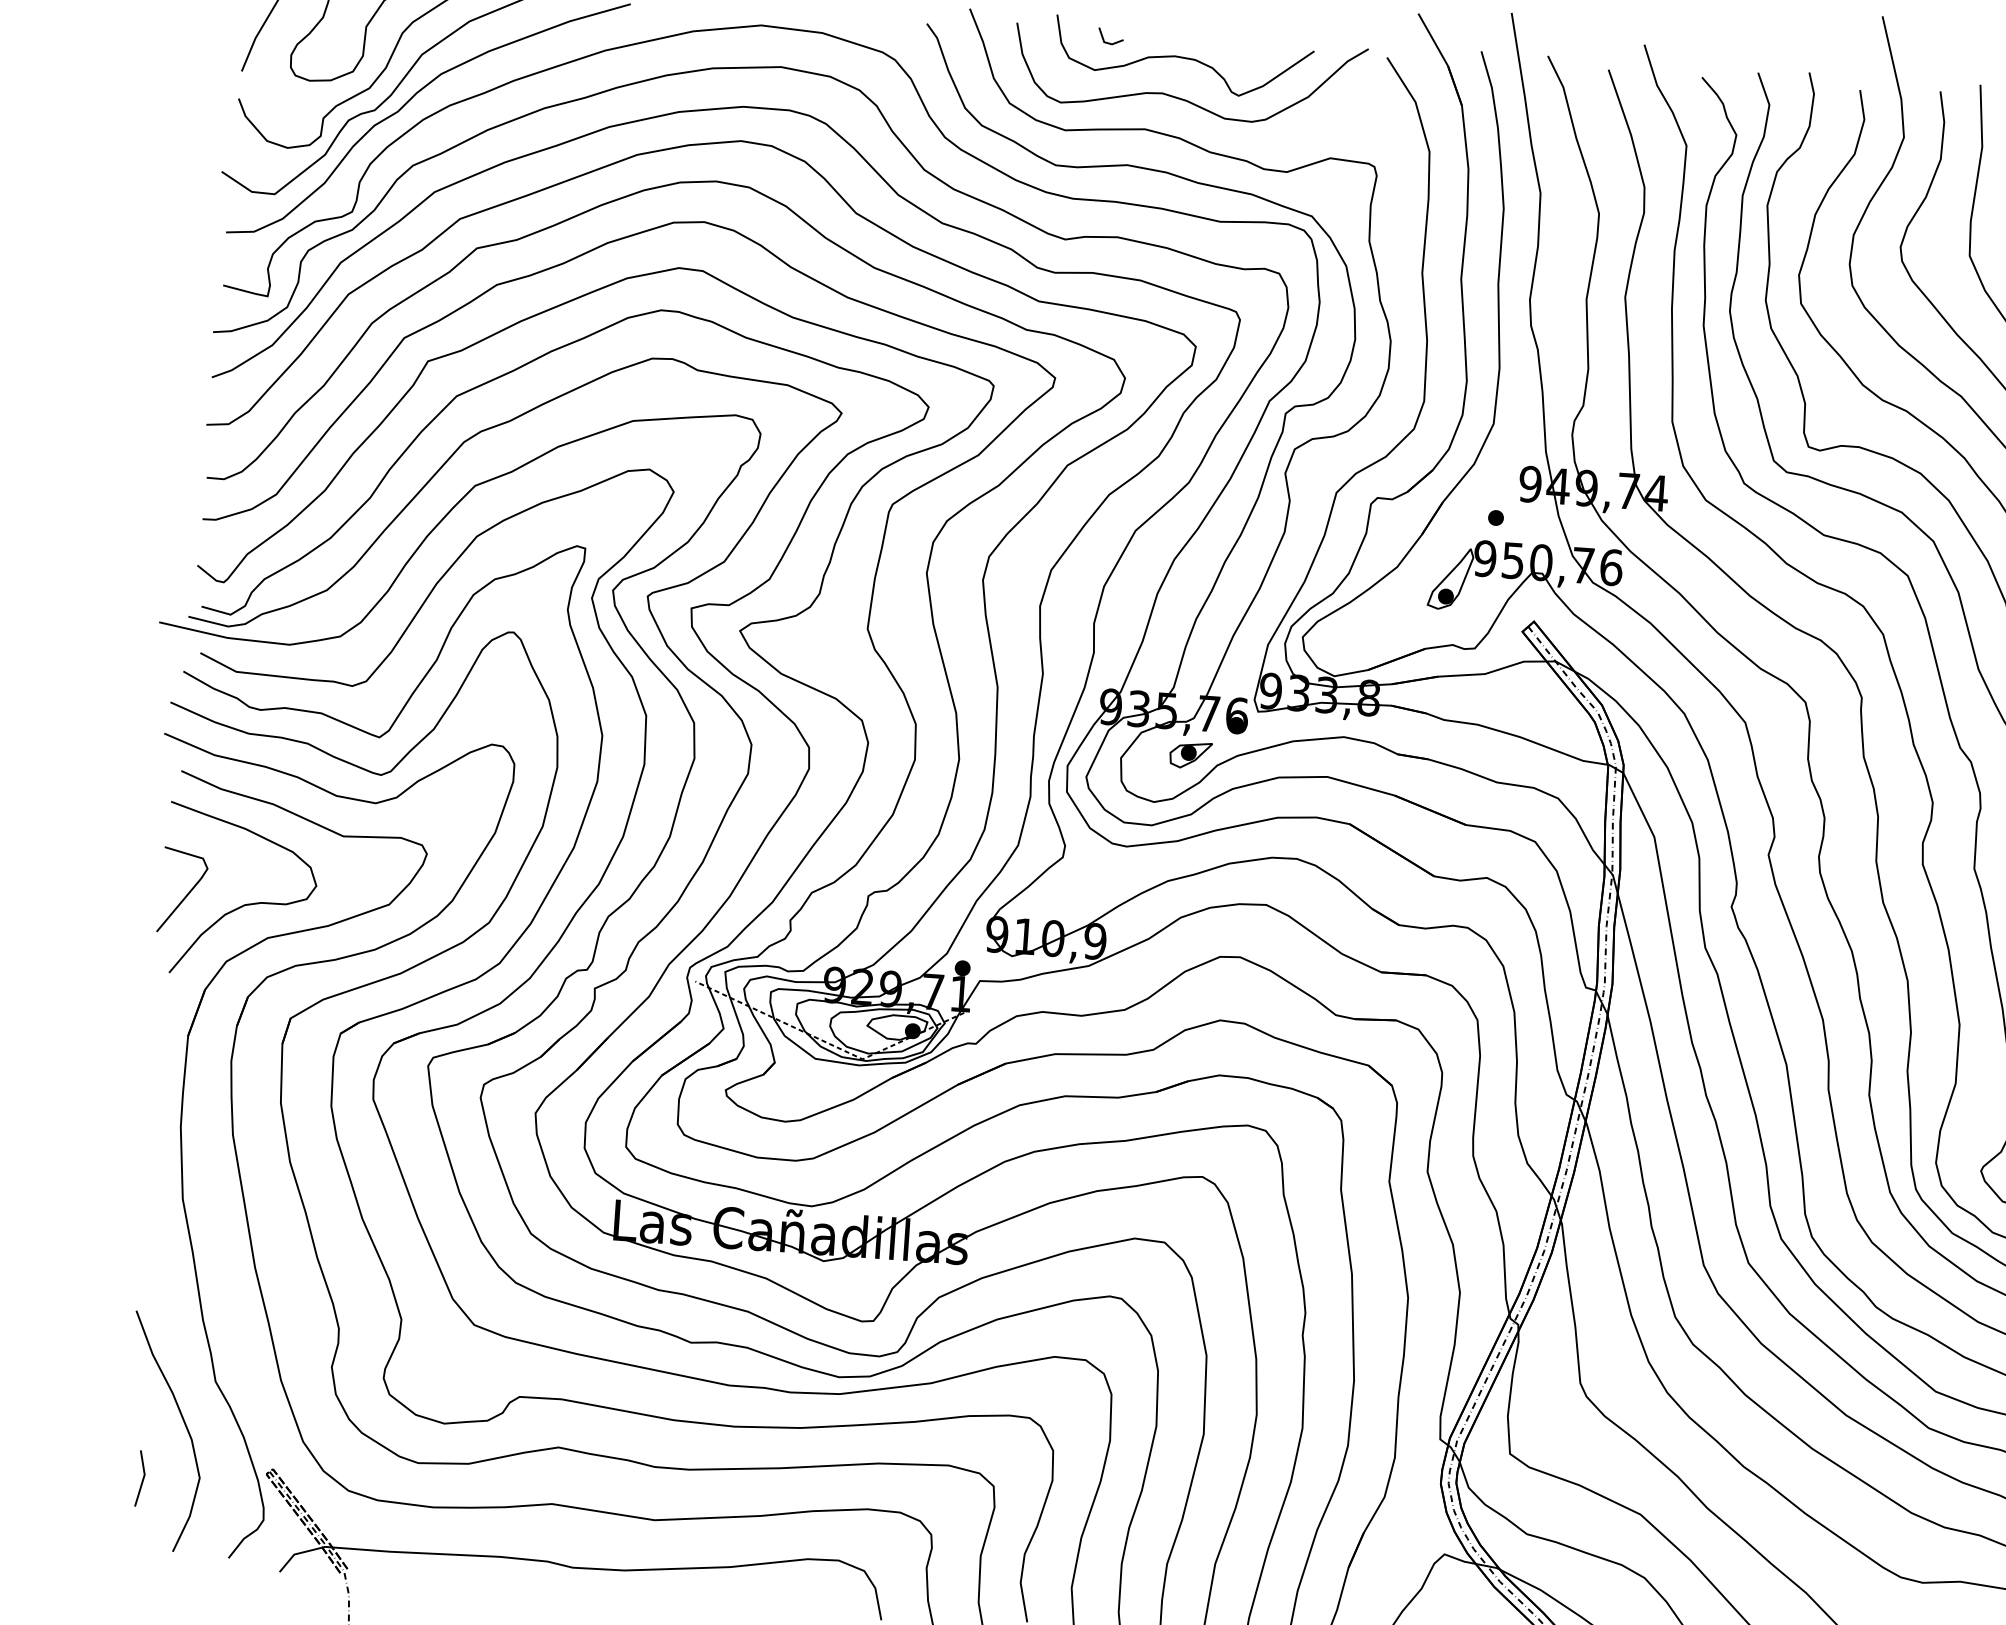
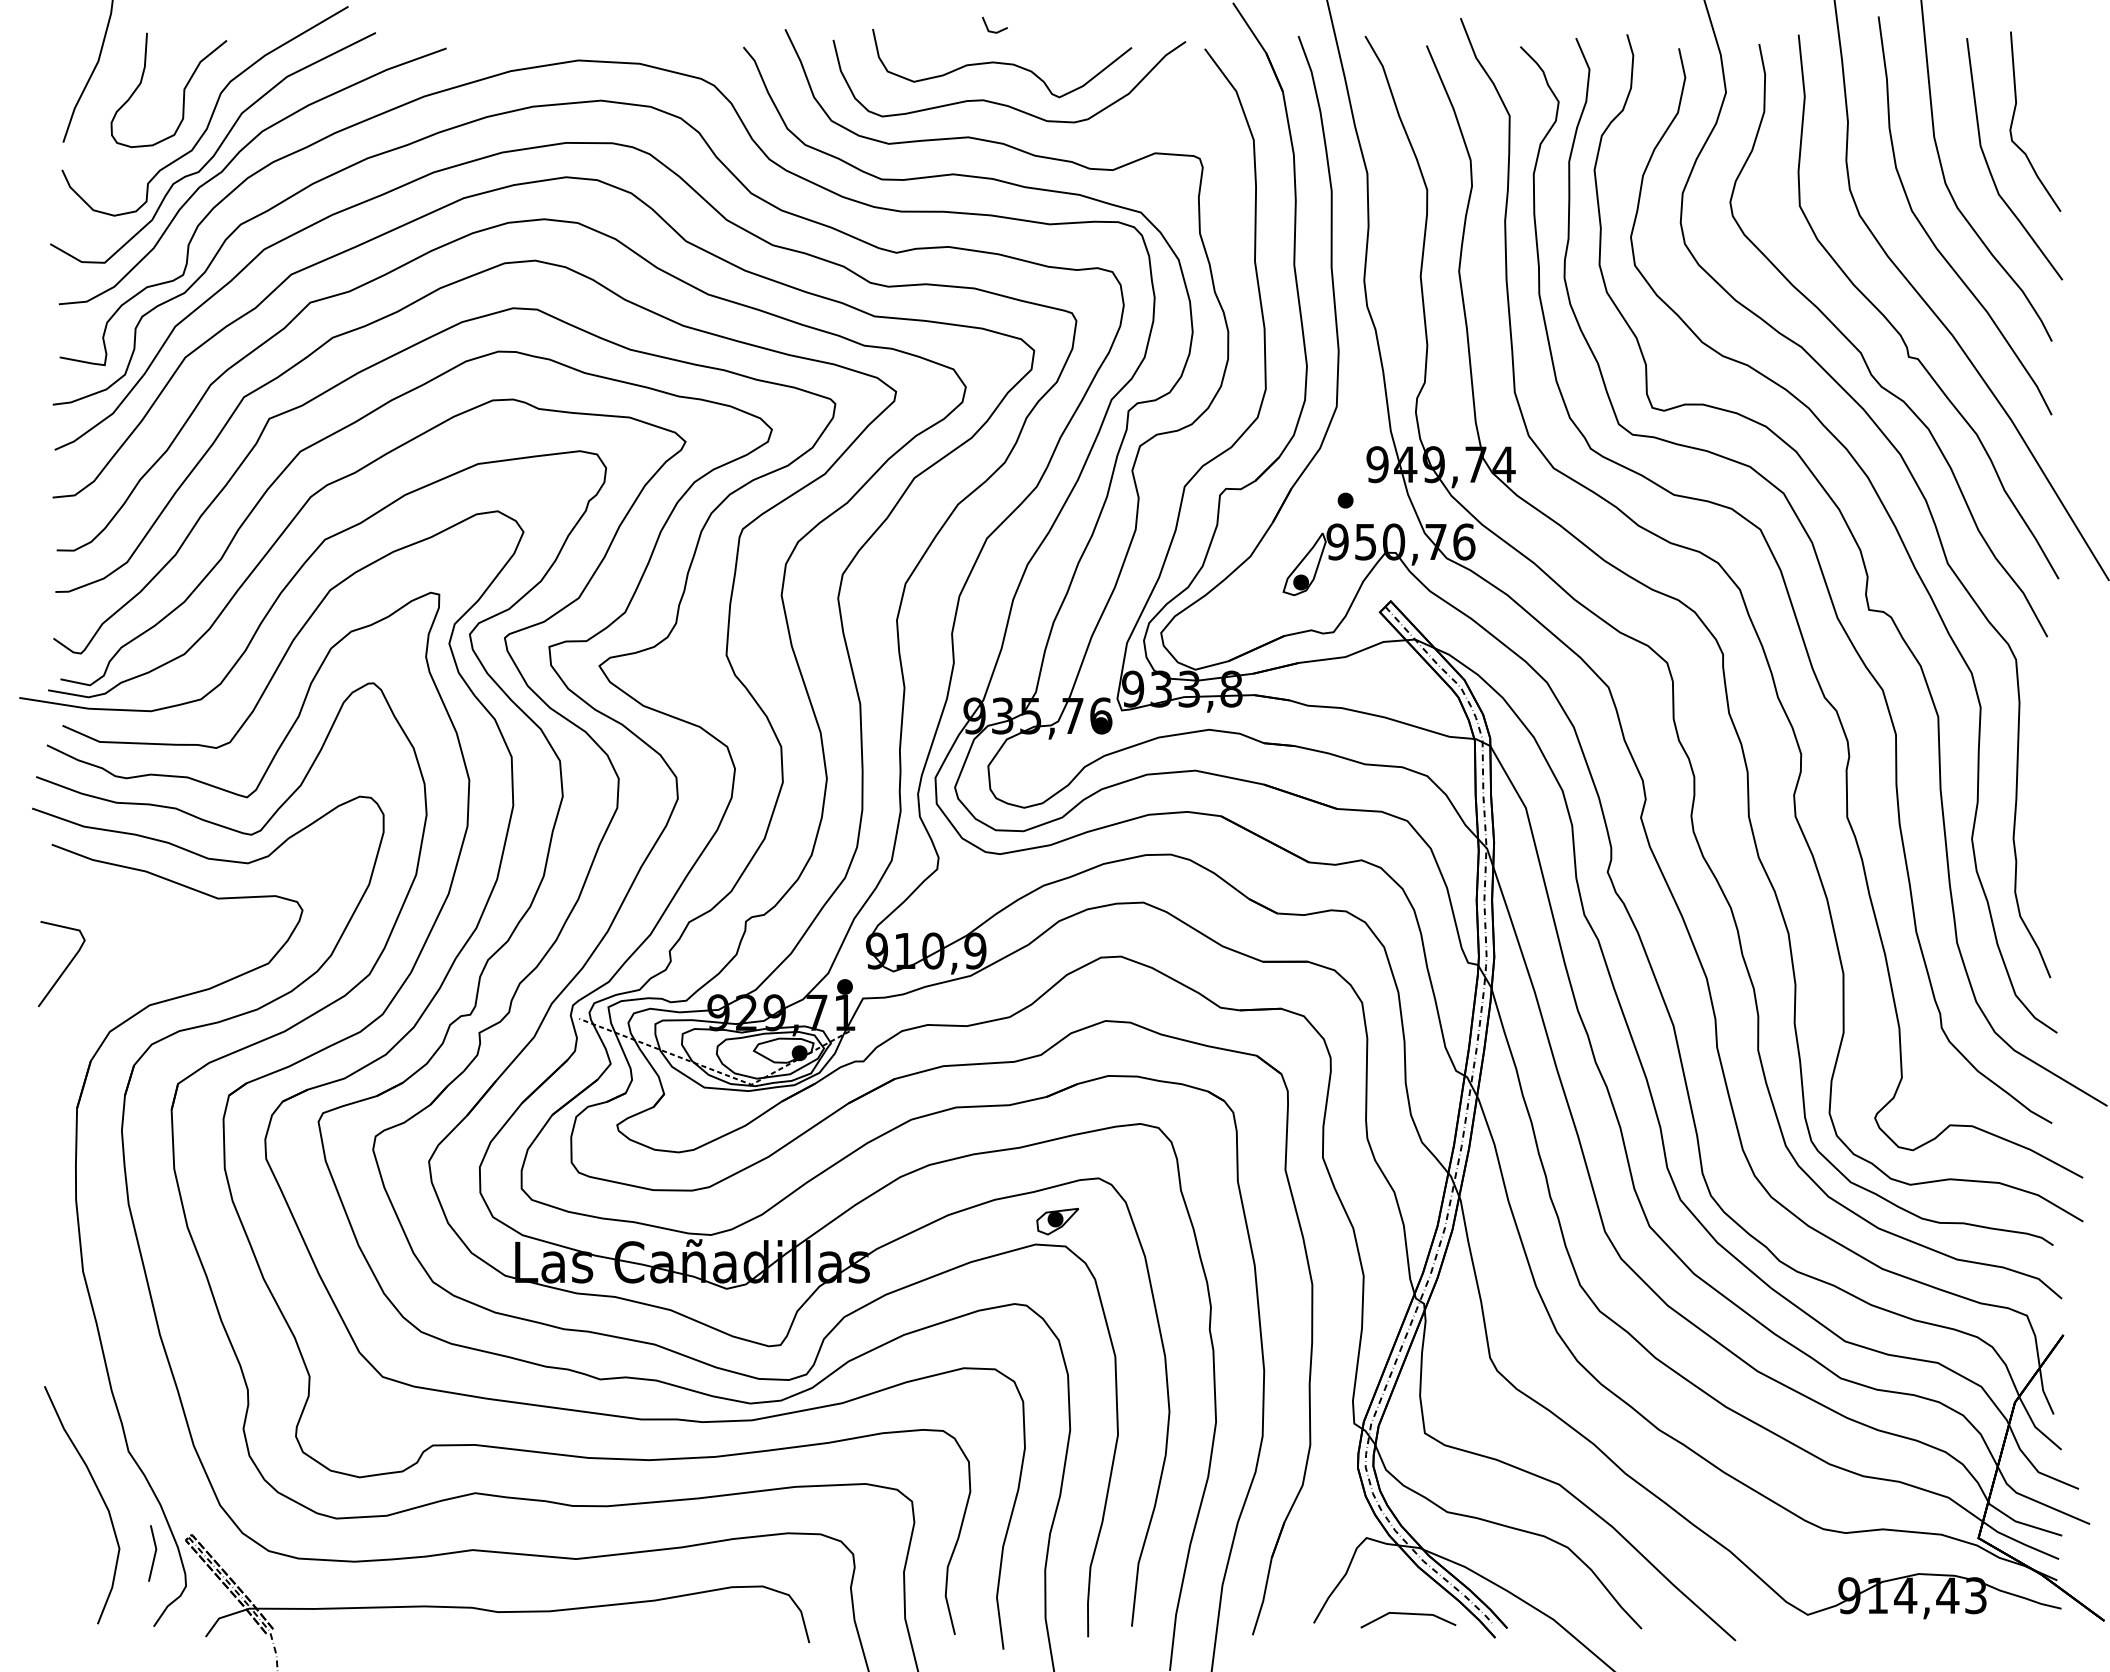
line: (1107, 41) -> (991, 30), moved
part: (1190, 755) -> (1057, 1221), moved
curve: (245, 903) -> (125, 972), removed
line: (142, 1478) -> (154, 1553), moved

